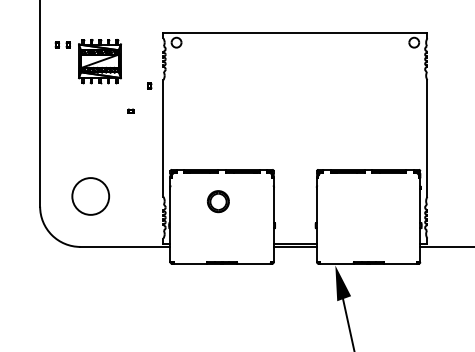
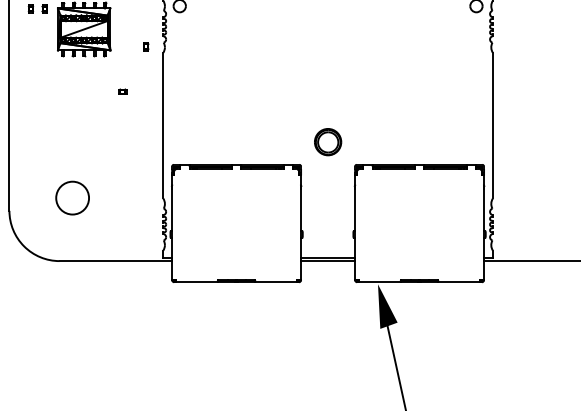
part: (149, 85) -> (145, 45), moved
circle: (90, 196) -> (72, 198), size x0.71
part: (218, 201) -> (328, 141), moved

